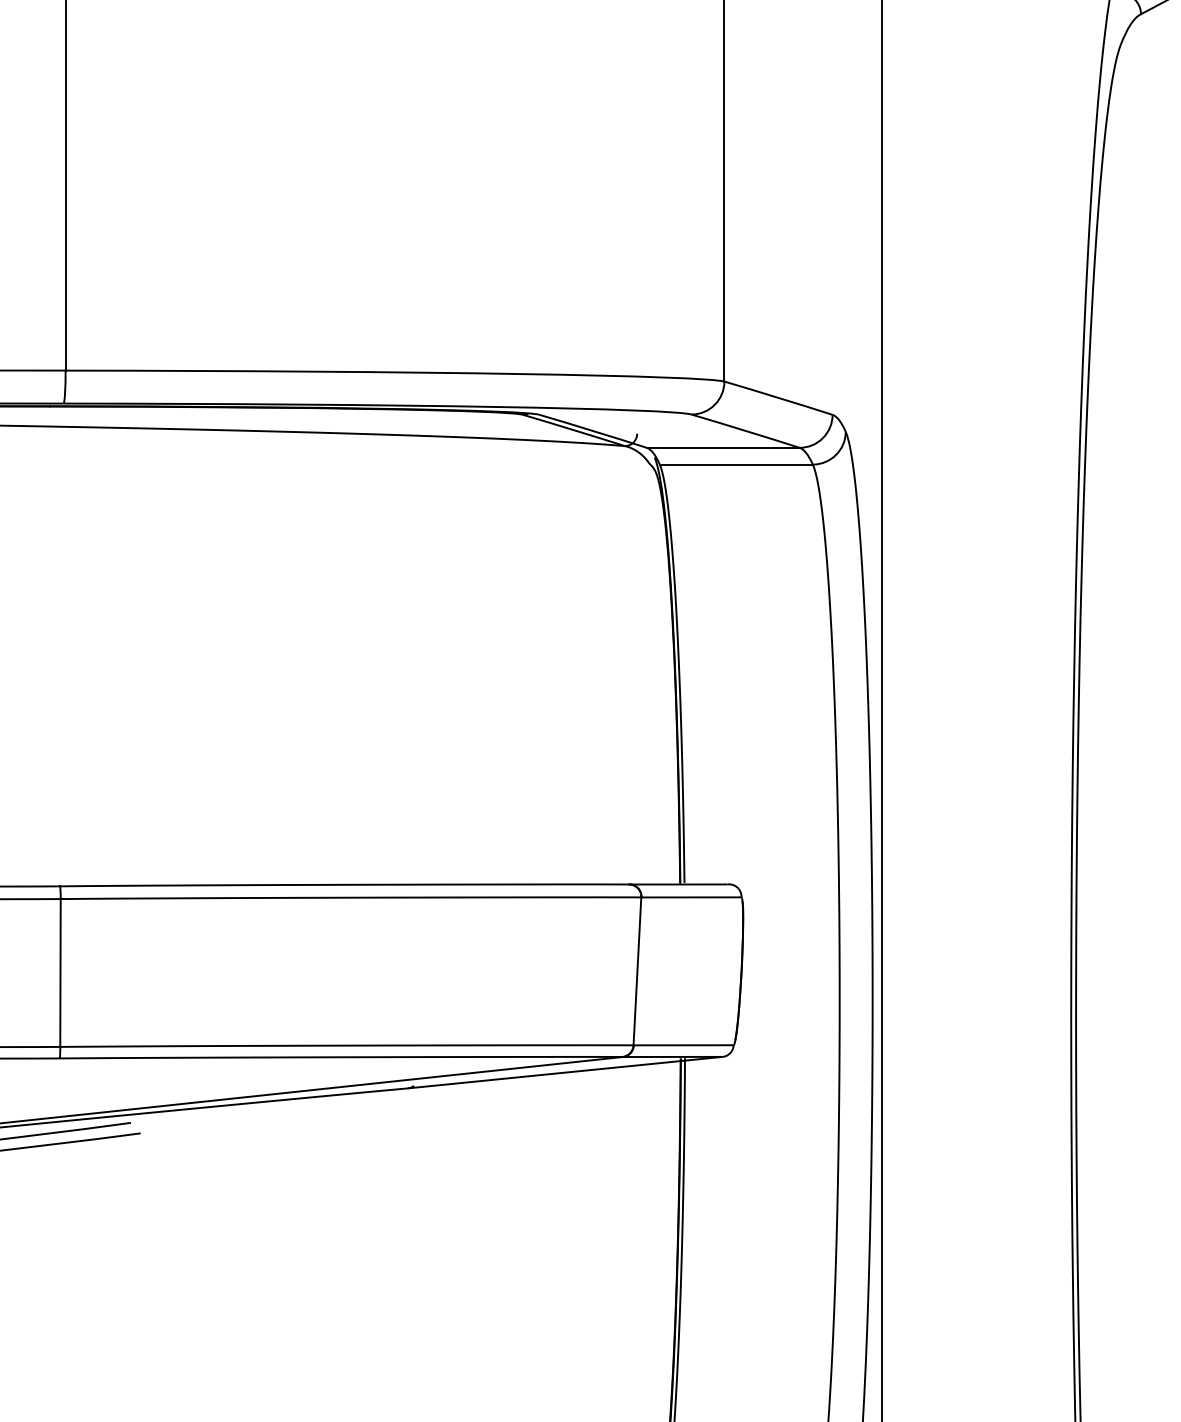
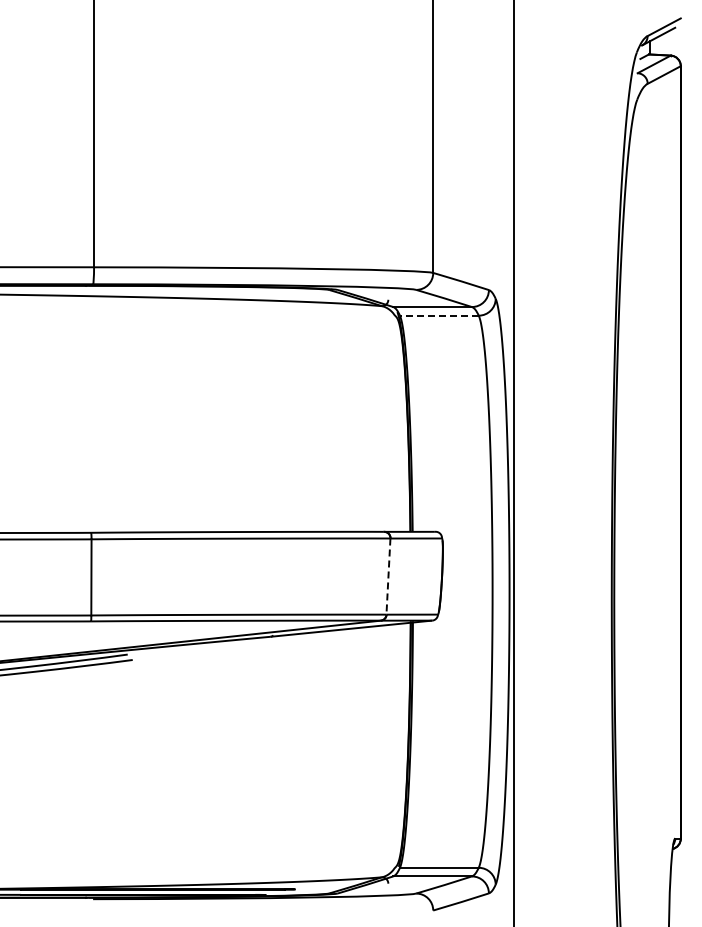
line: (734, 464) -> (438, 315), solid -> dashed
line: (637, 973) -> (388, 577), solid -> dashed

